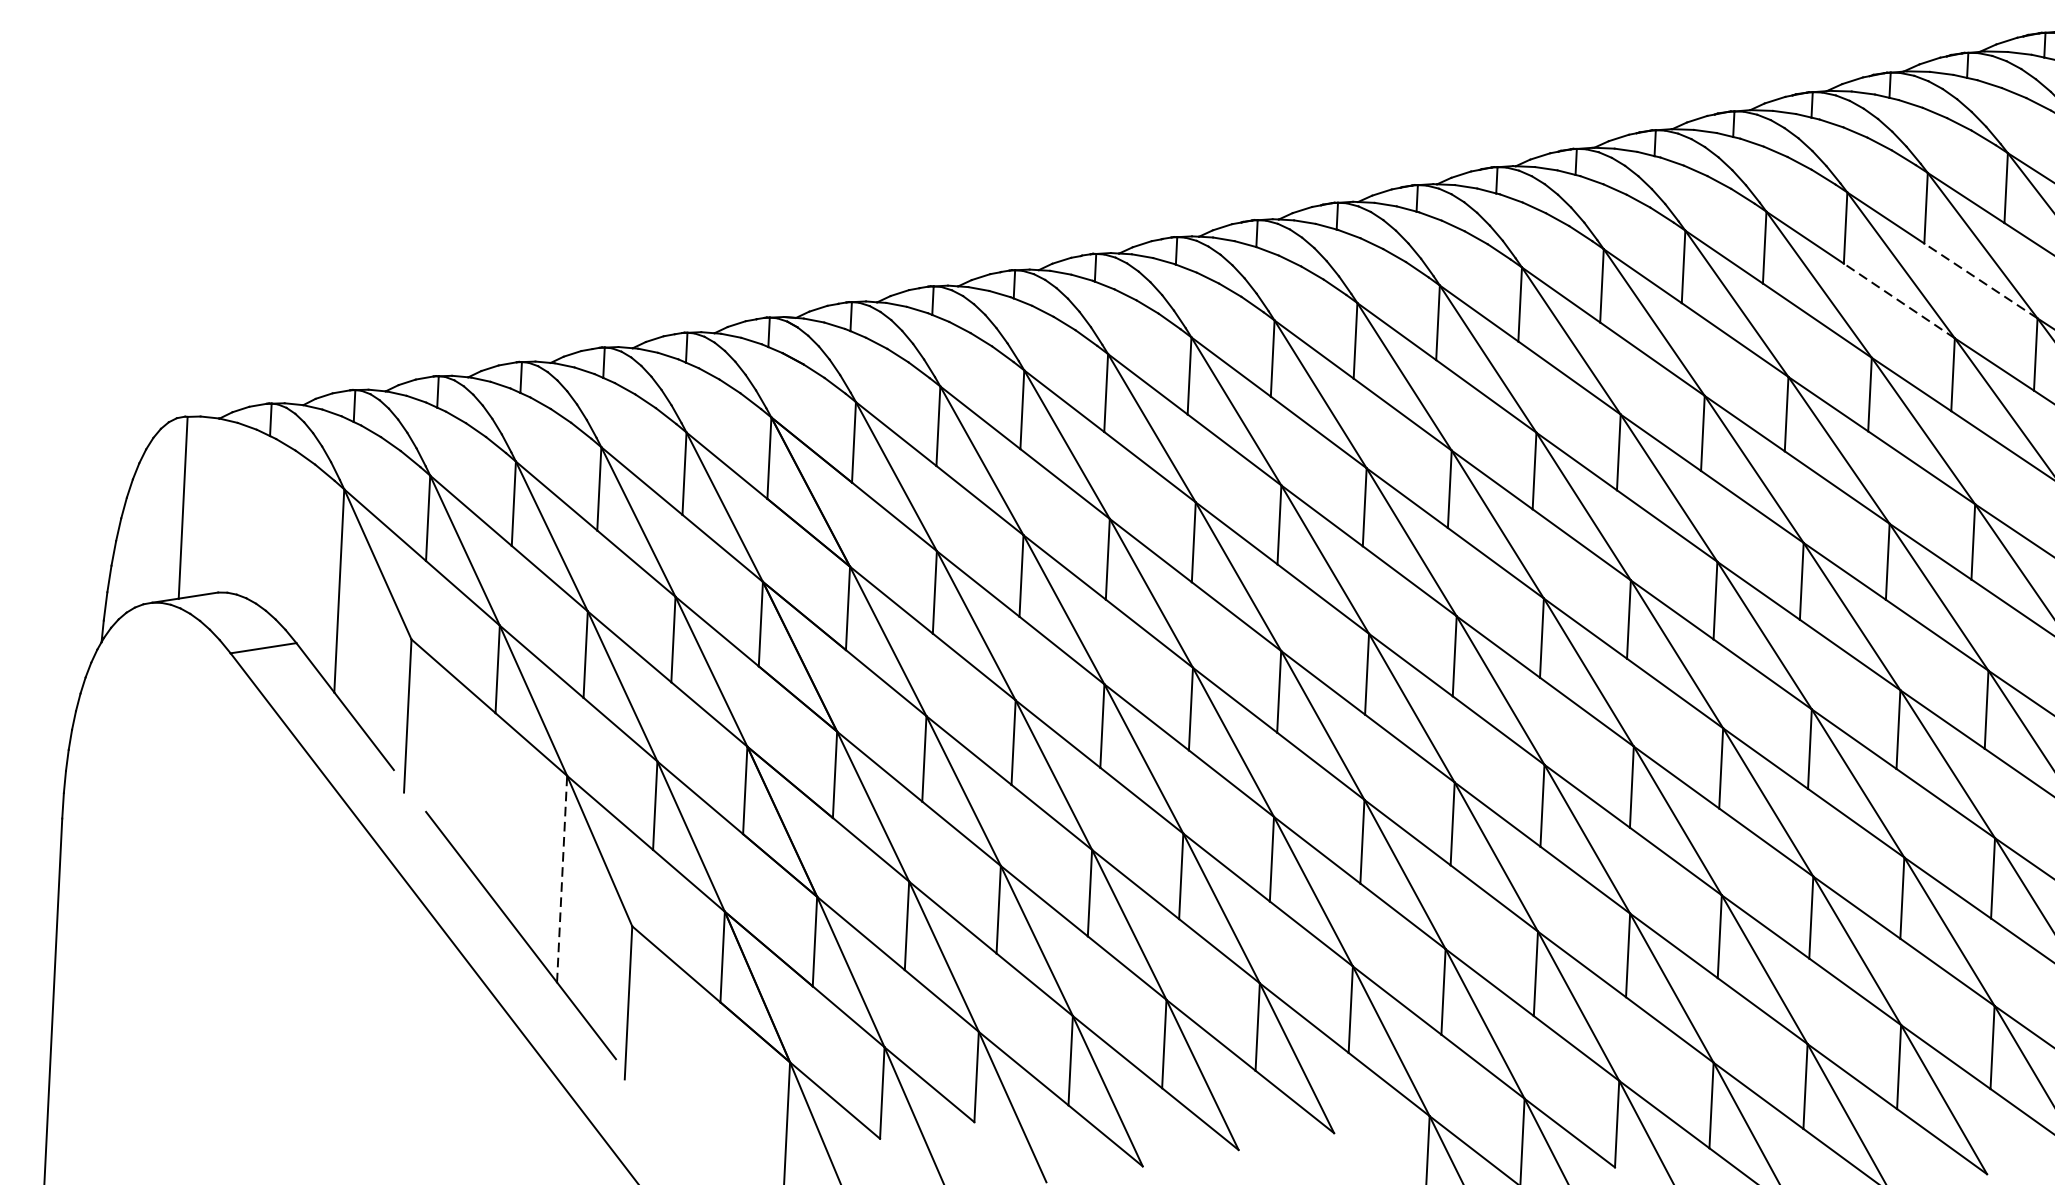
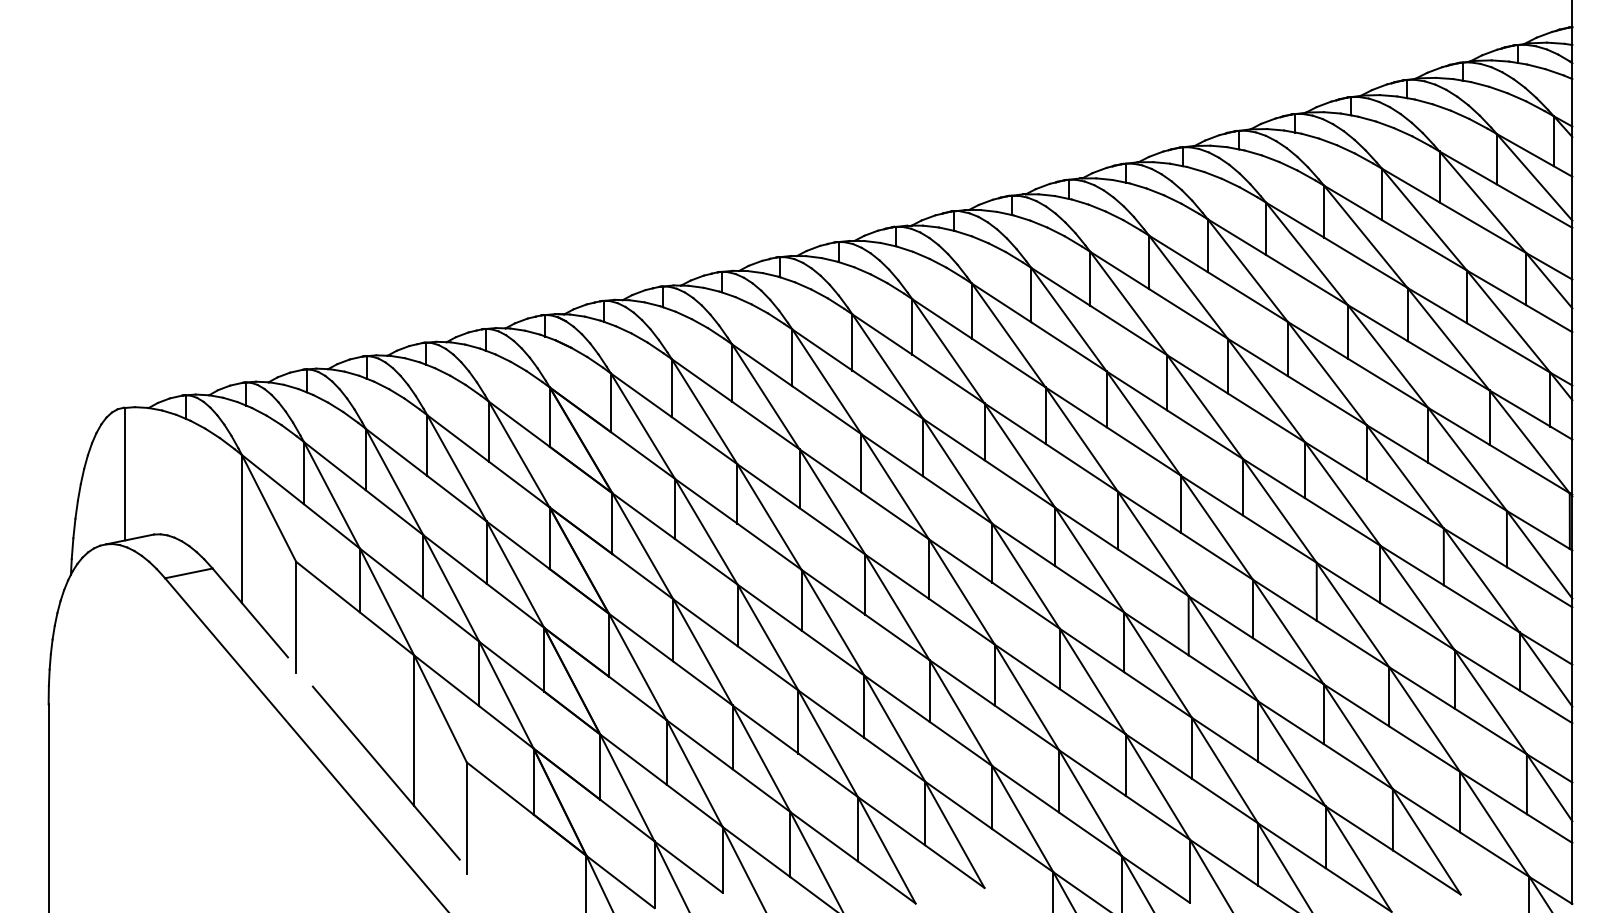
line: (1980, 281) -> (1424, 245), dashed -> solid
line: (1898, 300) -> (1365, 262), dashed -> solid
line: (562, 878) -> (414, 730), dashed -> solid

